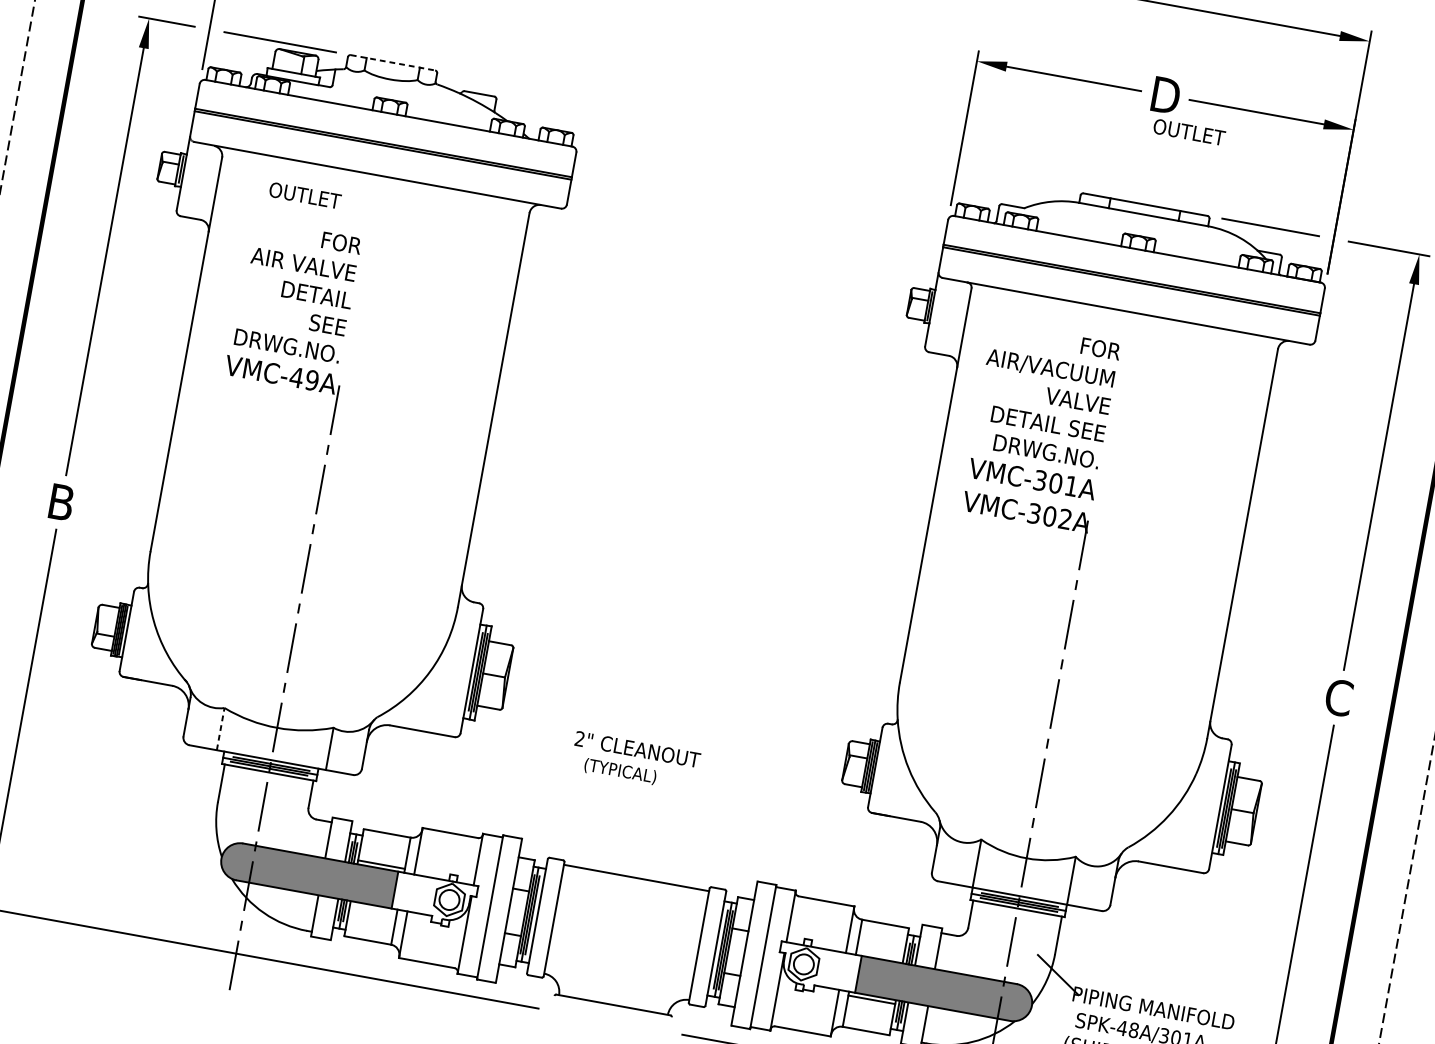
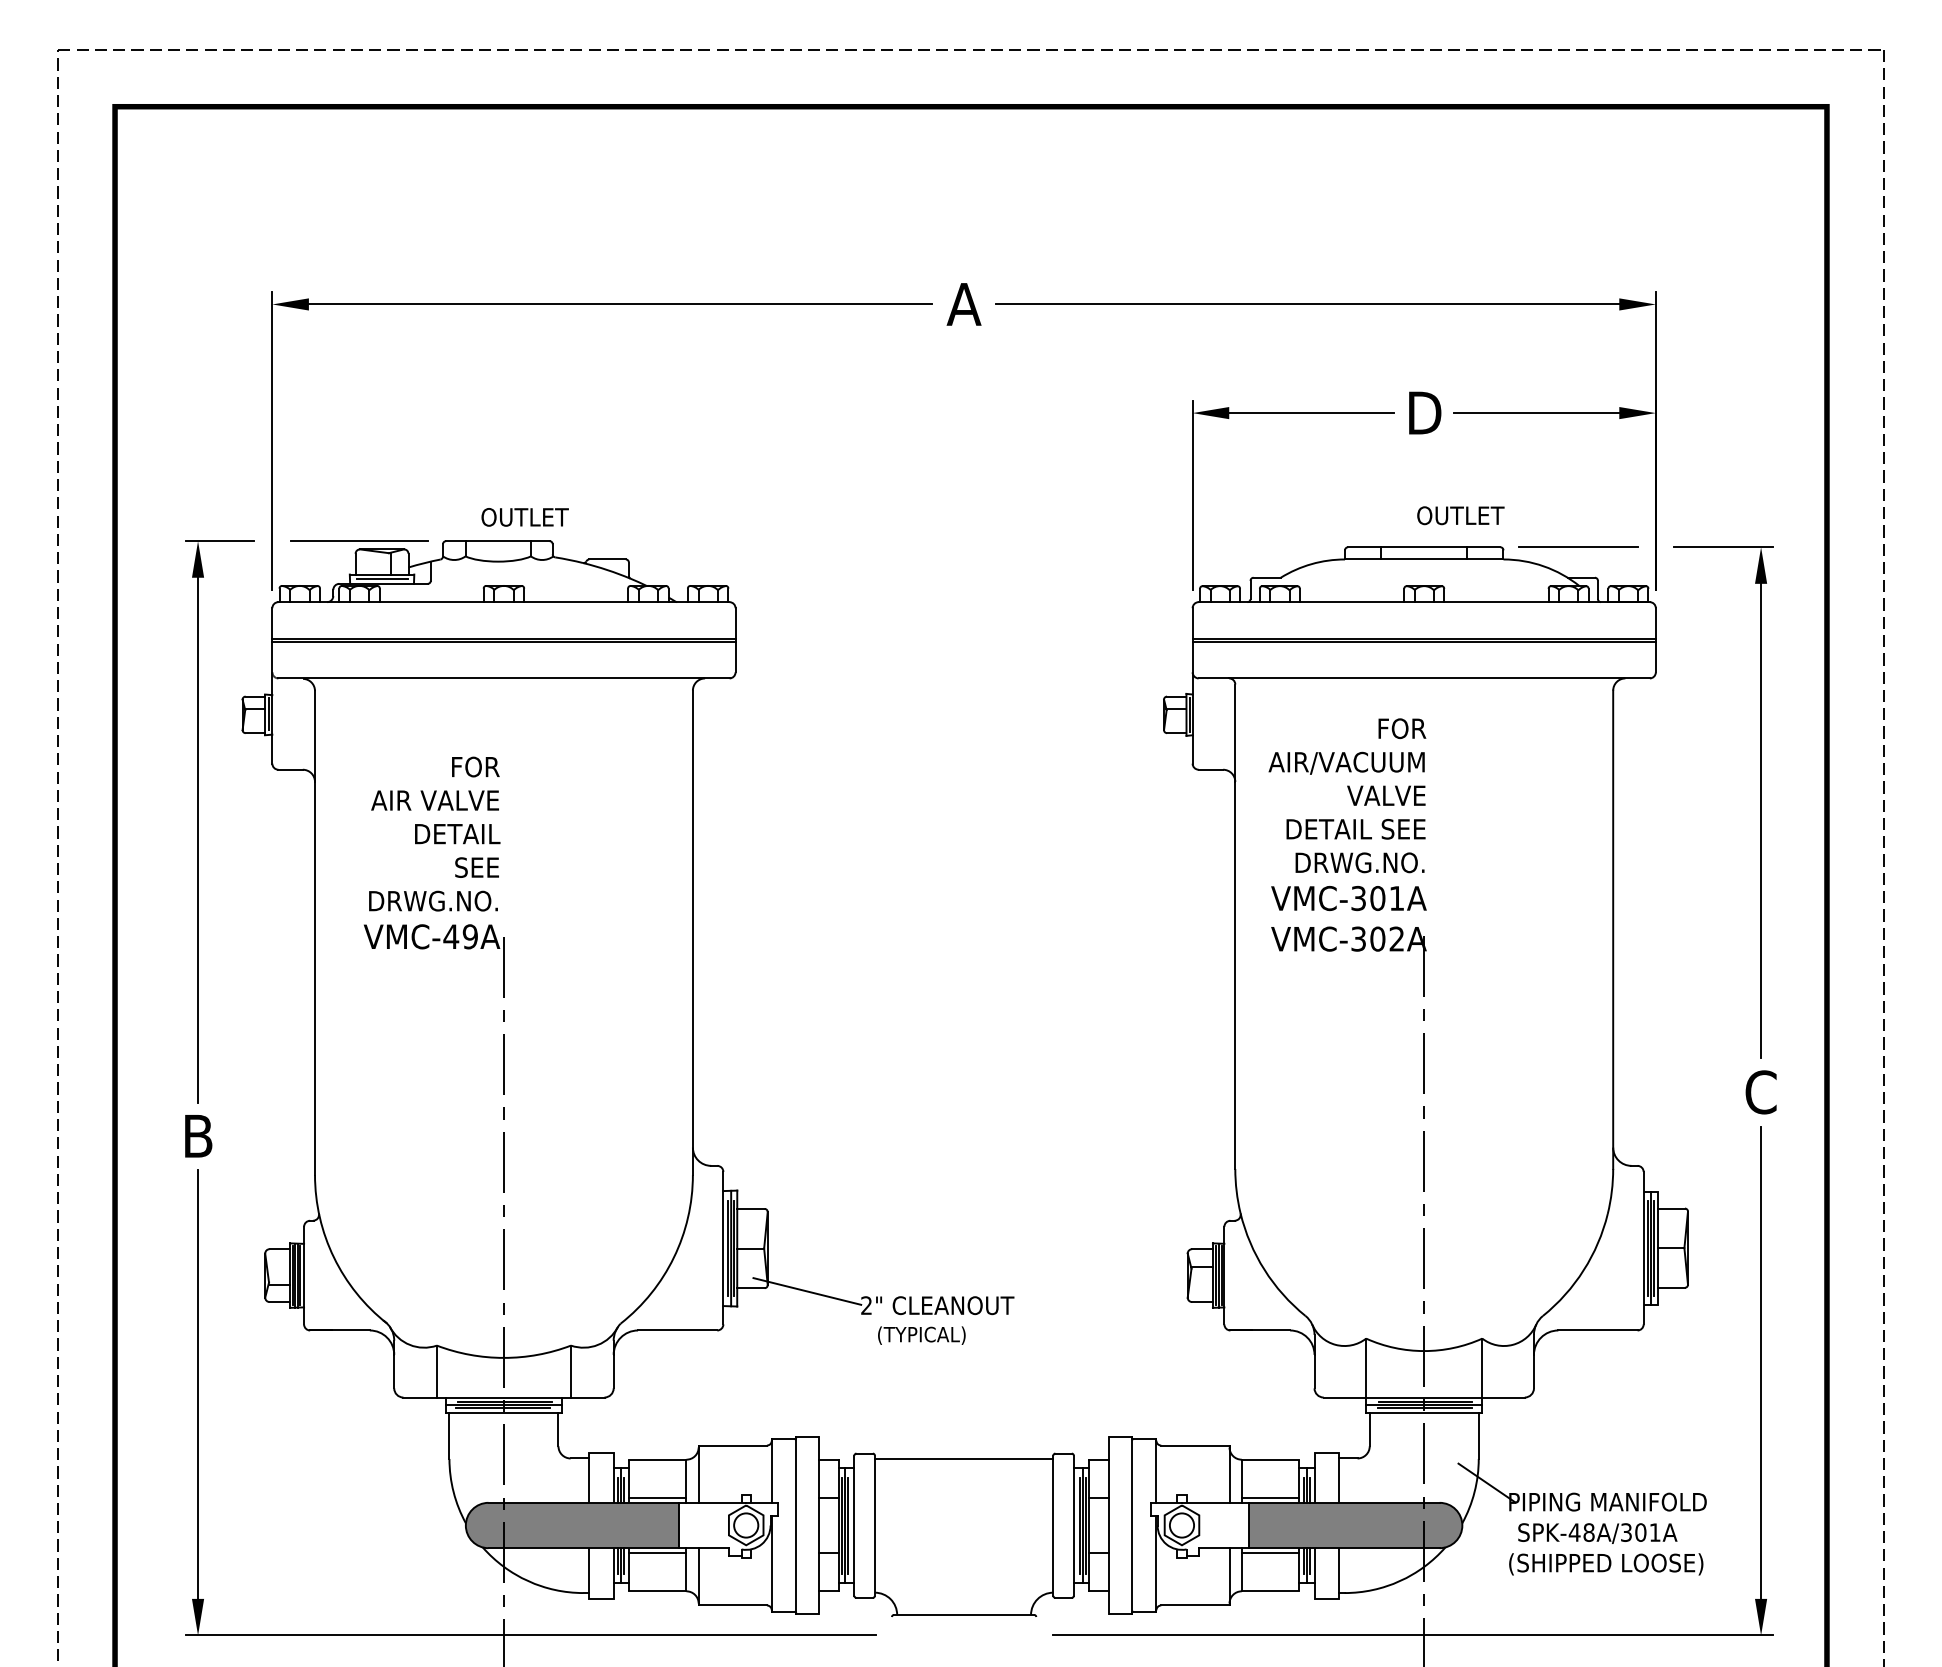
line: (392, 62) -> (497, 541), dashed -> solid
line: (292, 76) -> (381, 579), added
text: (1189, 132) -> (1460, 515), moved
text: (304, 195) -> (524, 517), moved
line: (533, 718) -> (807, 1291), added
line: (220, 728) -> (436, 1371), dashed -> solid
line: (373, 908) -> (657, 1552), added
line: (879, 955) -> (1270, 1498), added

